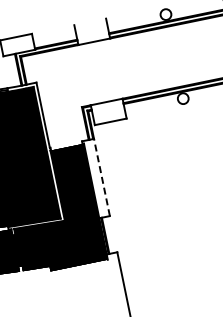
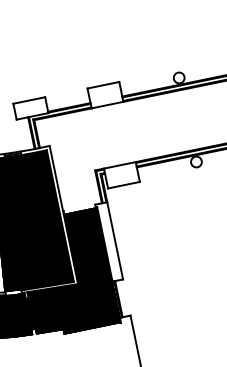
line: (90, 22) -> (103, 85), added
line: (102, 177) -> (115, 240), dashed -> solid

